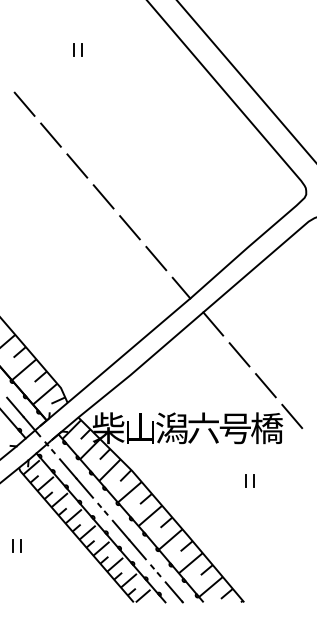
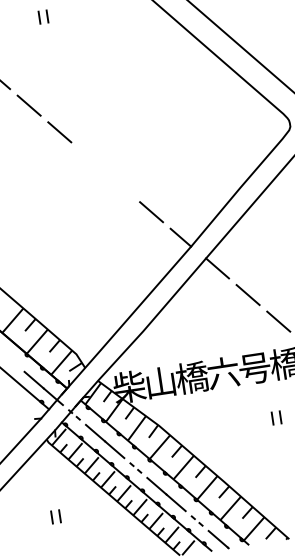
line: (103, 196) -> (90, 158), removed
line: (129, 227) -> (120, 185), removed
text: (172, 428) -> (192, 377), 潟 -> 橋

